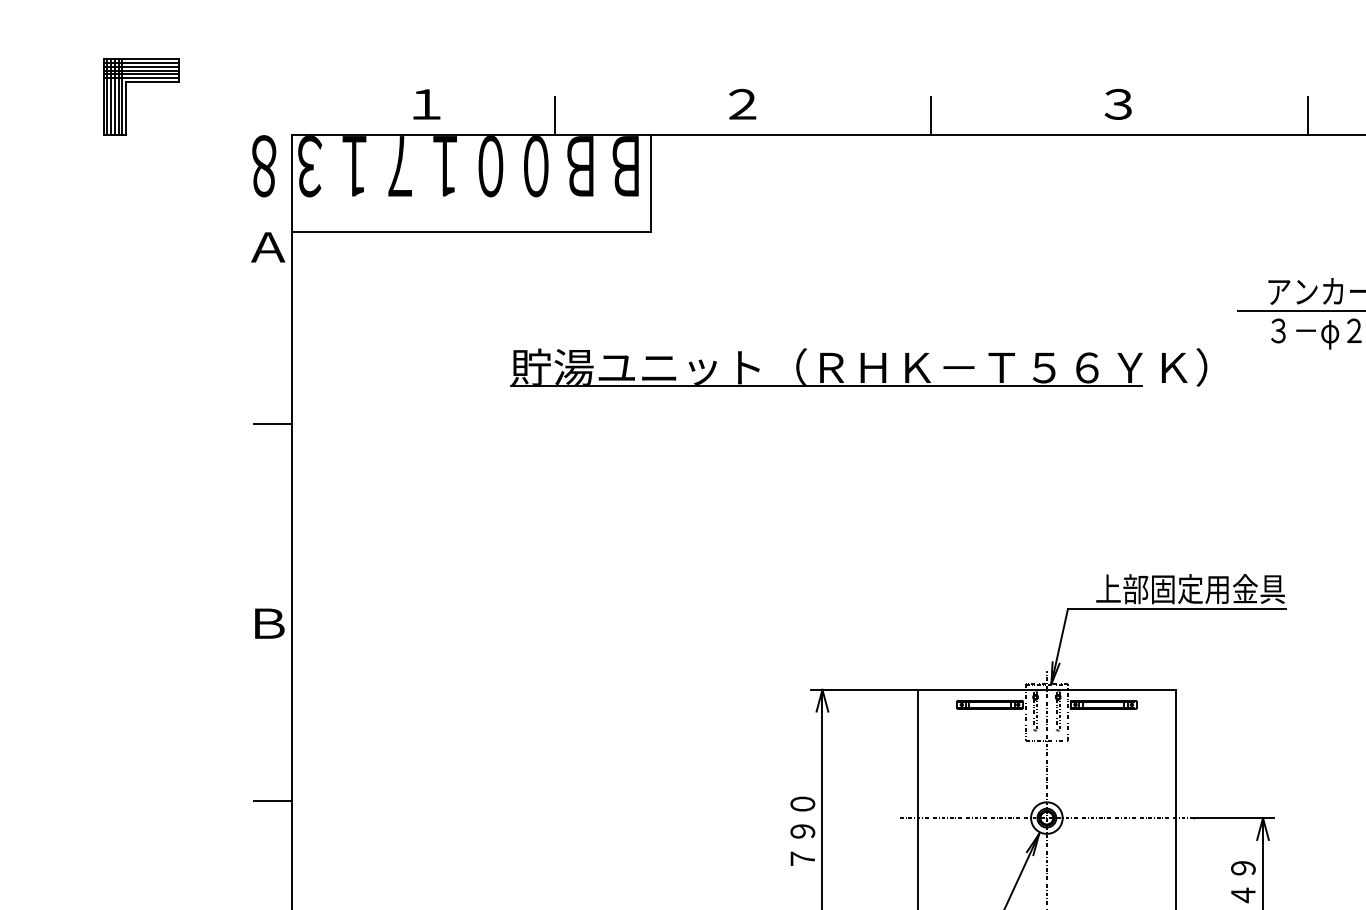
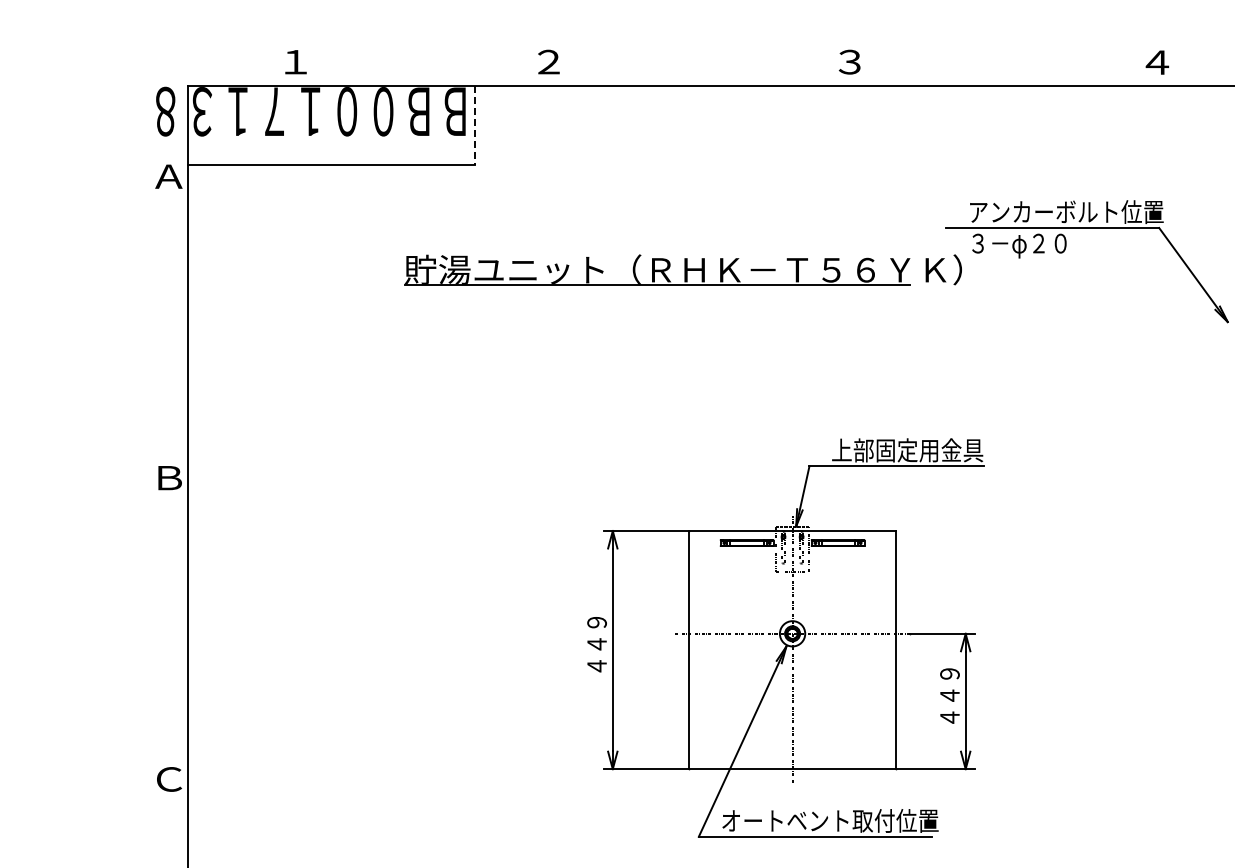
part: (140, 82) -> (66, 44), removed
line: (554, 116) -> (398, 71), removed
line: (931, 116) -> (700, 71), removed
line: (1307, 116) -> (1001, 71), removed
line: (651, 184) -> (475, 126), solid -> dashed
part: (858, 367) -> (682, 269), moved
line: (272, 424) -> (172, 318), removed
line: (272, 800) -> (172, 619), removed
text: (802, 831) -> (596, 644), ７９０ -> ４４９

